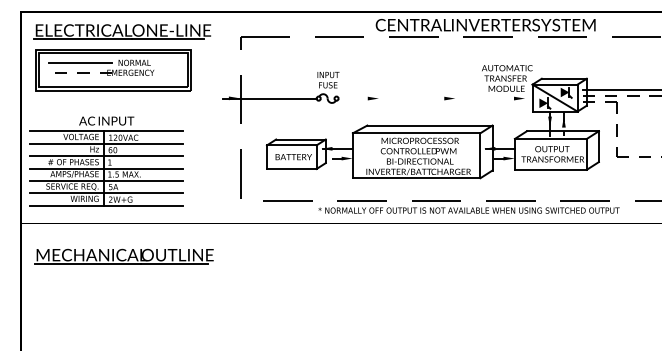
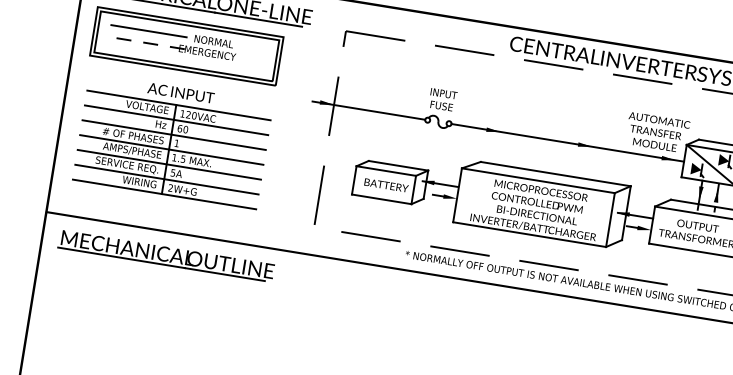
line: (435, 98) -> (567, 142), added
part: (106, 161) -> (173, 141), moved
part: (123, 256) -> (165, 255), moved

